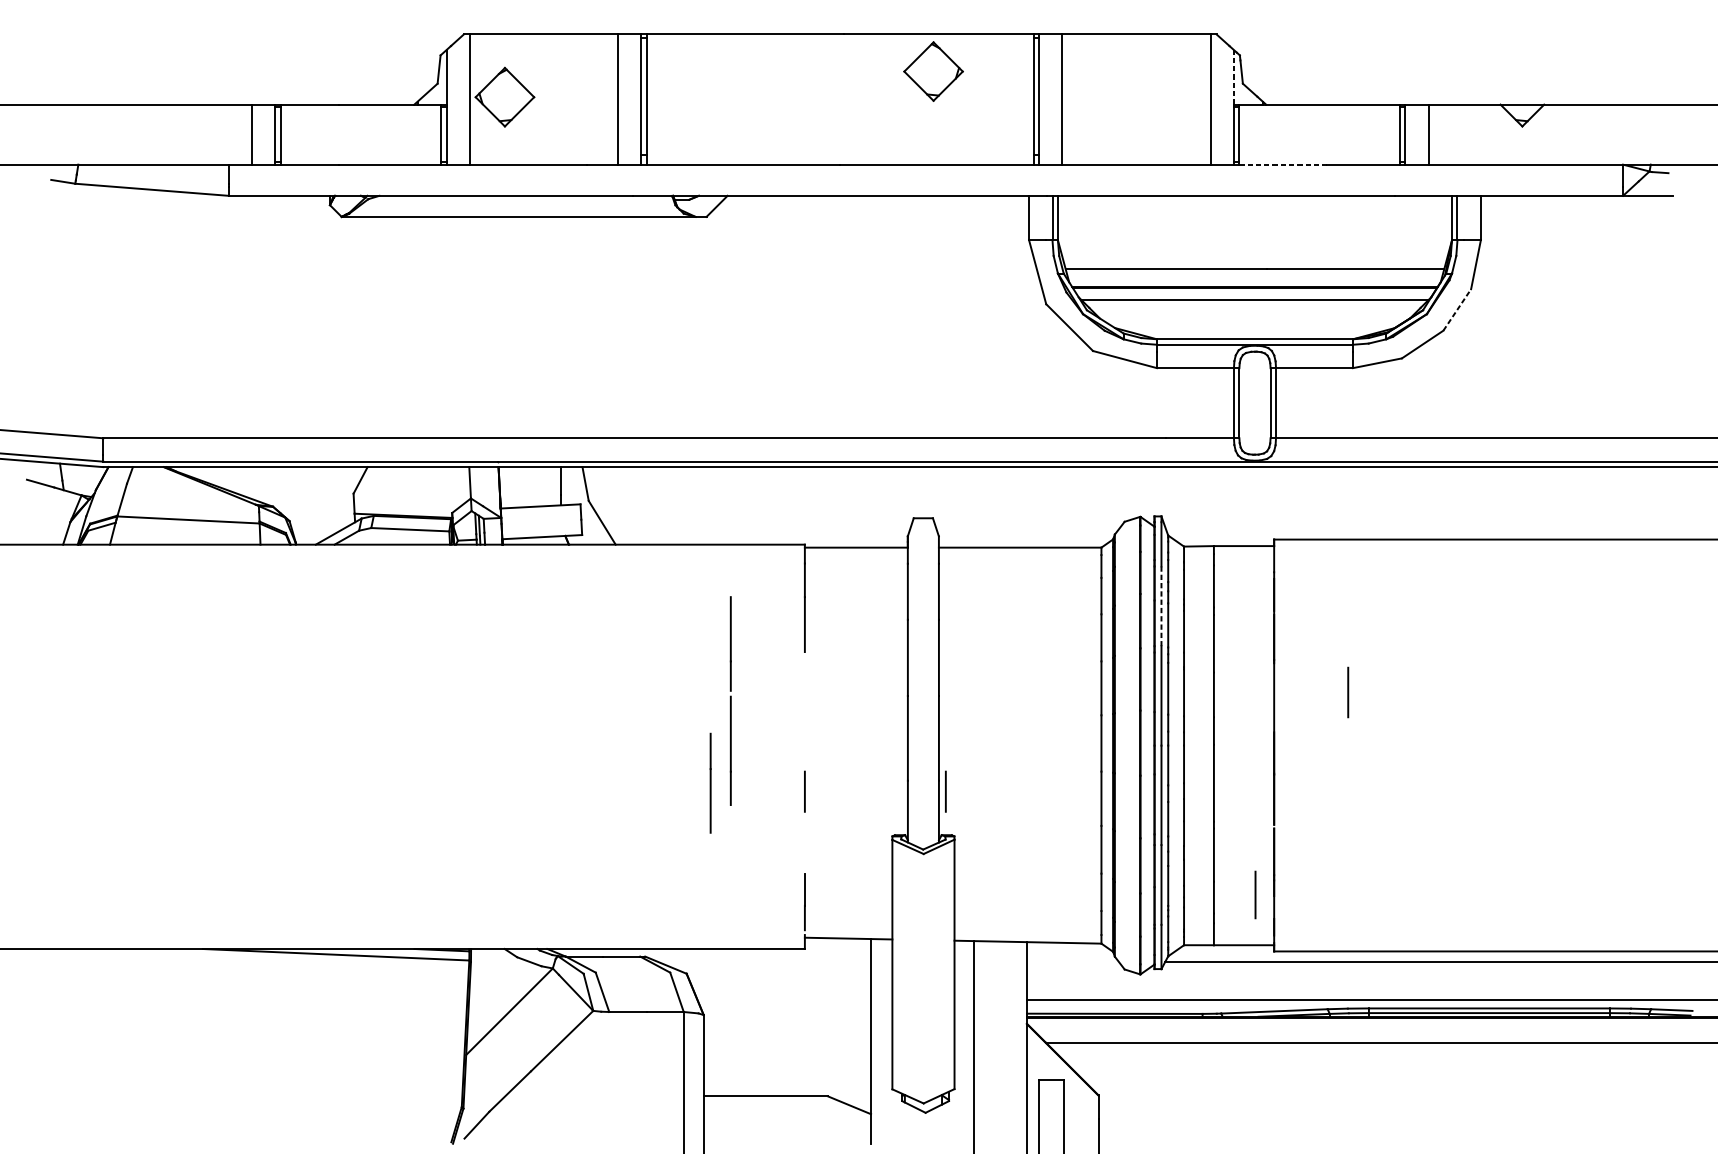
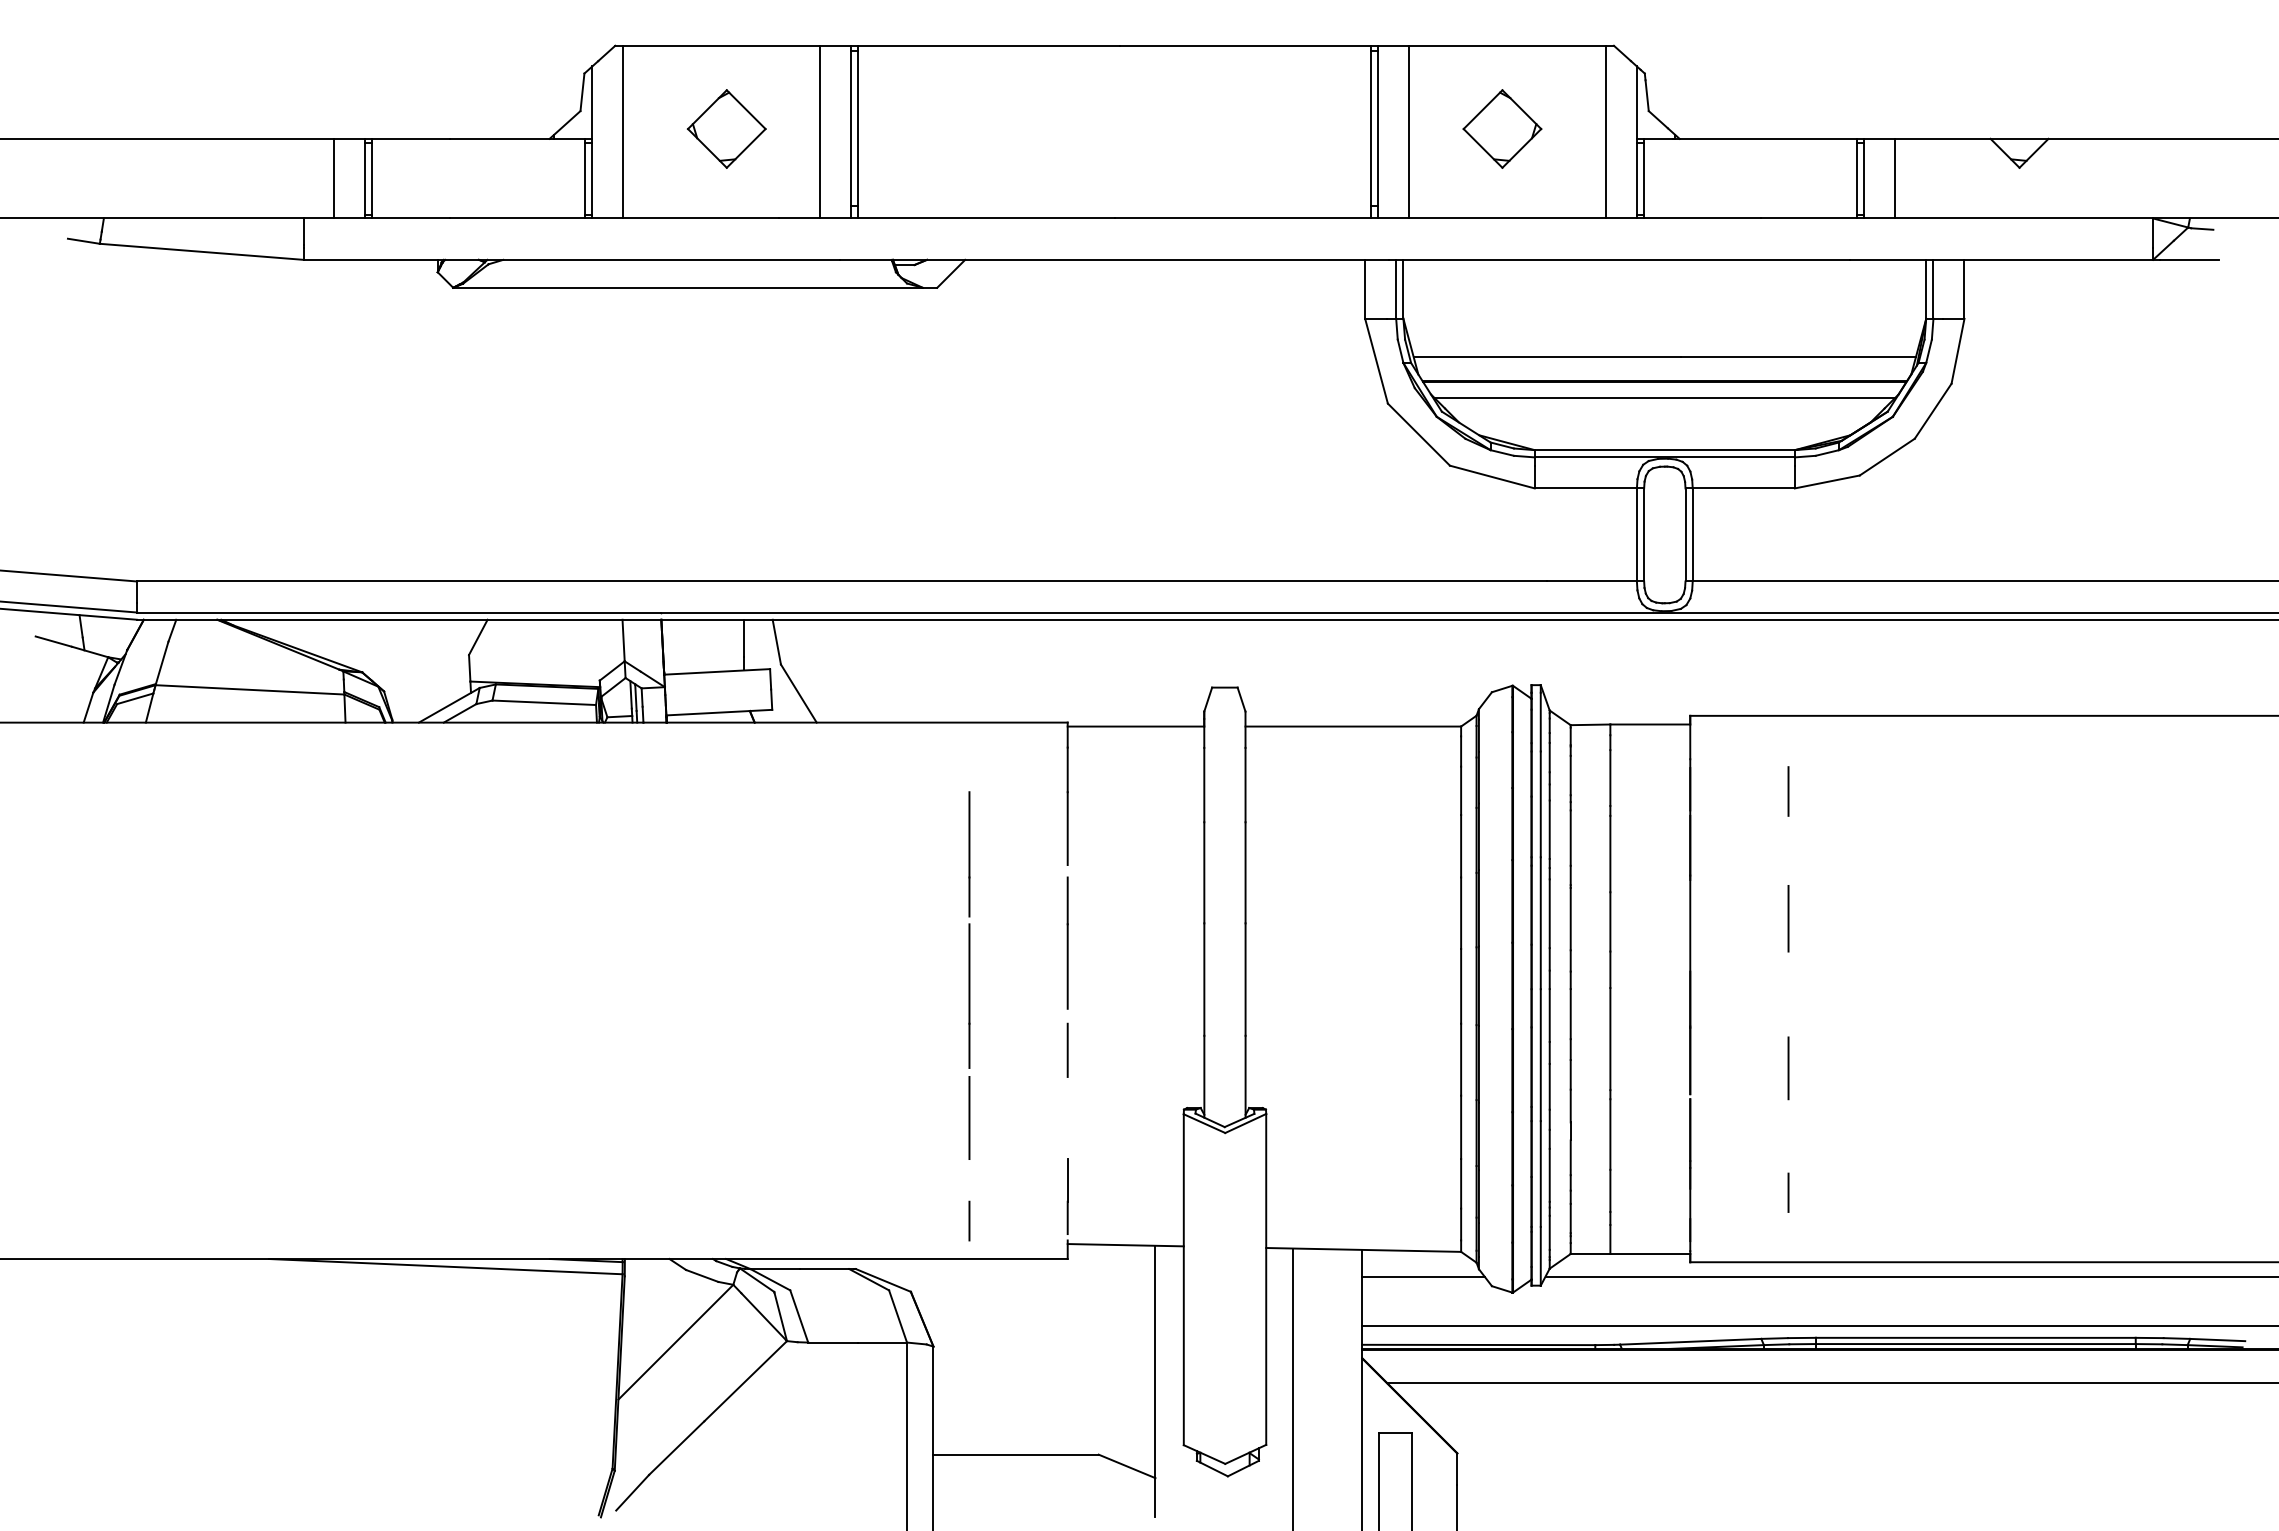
part: (933, 71) -> (1502, 128), moved
line: (1233, 77) -> (1636, 102), dashed -> solid
part: (504, 96) -> (726, 128), moved
line: (1283, 164) -> (1702, 218), dashed -> solid
line: (1457, 309) -> (1933, 410), dashed -> solid
line: (1348, 596) -> (1788, 791), added
line: (1161, 606) -> (1540, 804), dashed -> solid
line: (710, 782) -> (1067, 942), moved
line: (945, 791) -> (1254, 1049), removed
line: (730, 842) -> (969, 1117), added
line: (1255, 895) -> (1788, 1068), moved
line: (1348, 898) -> (1788, 1192), added
line: (730, 919) -> (969, 1220), added
line: (1073, 962) -> (1423, 1276), added

